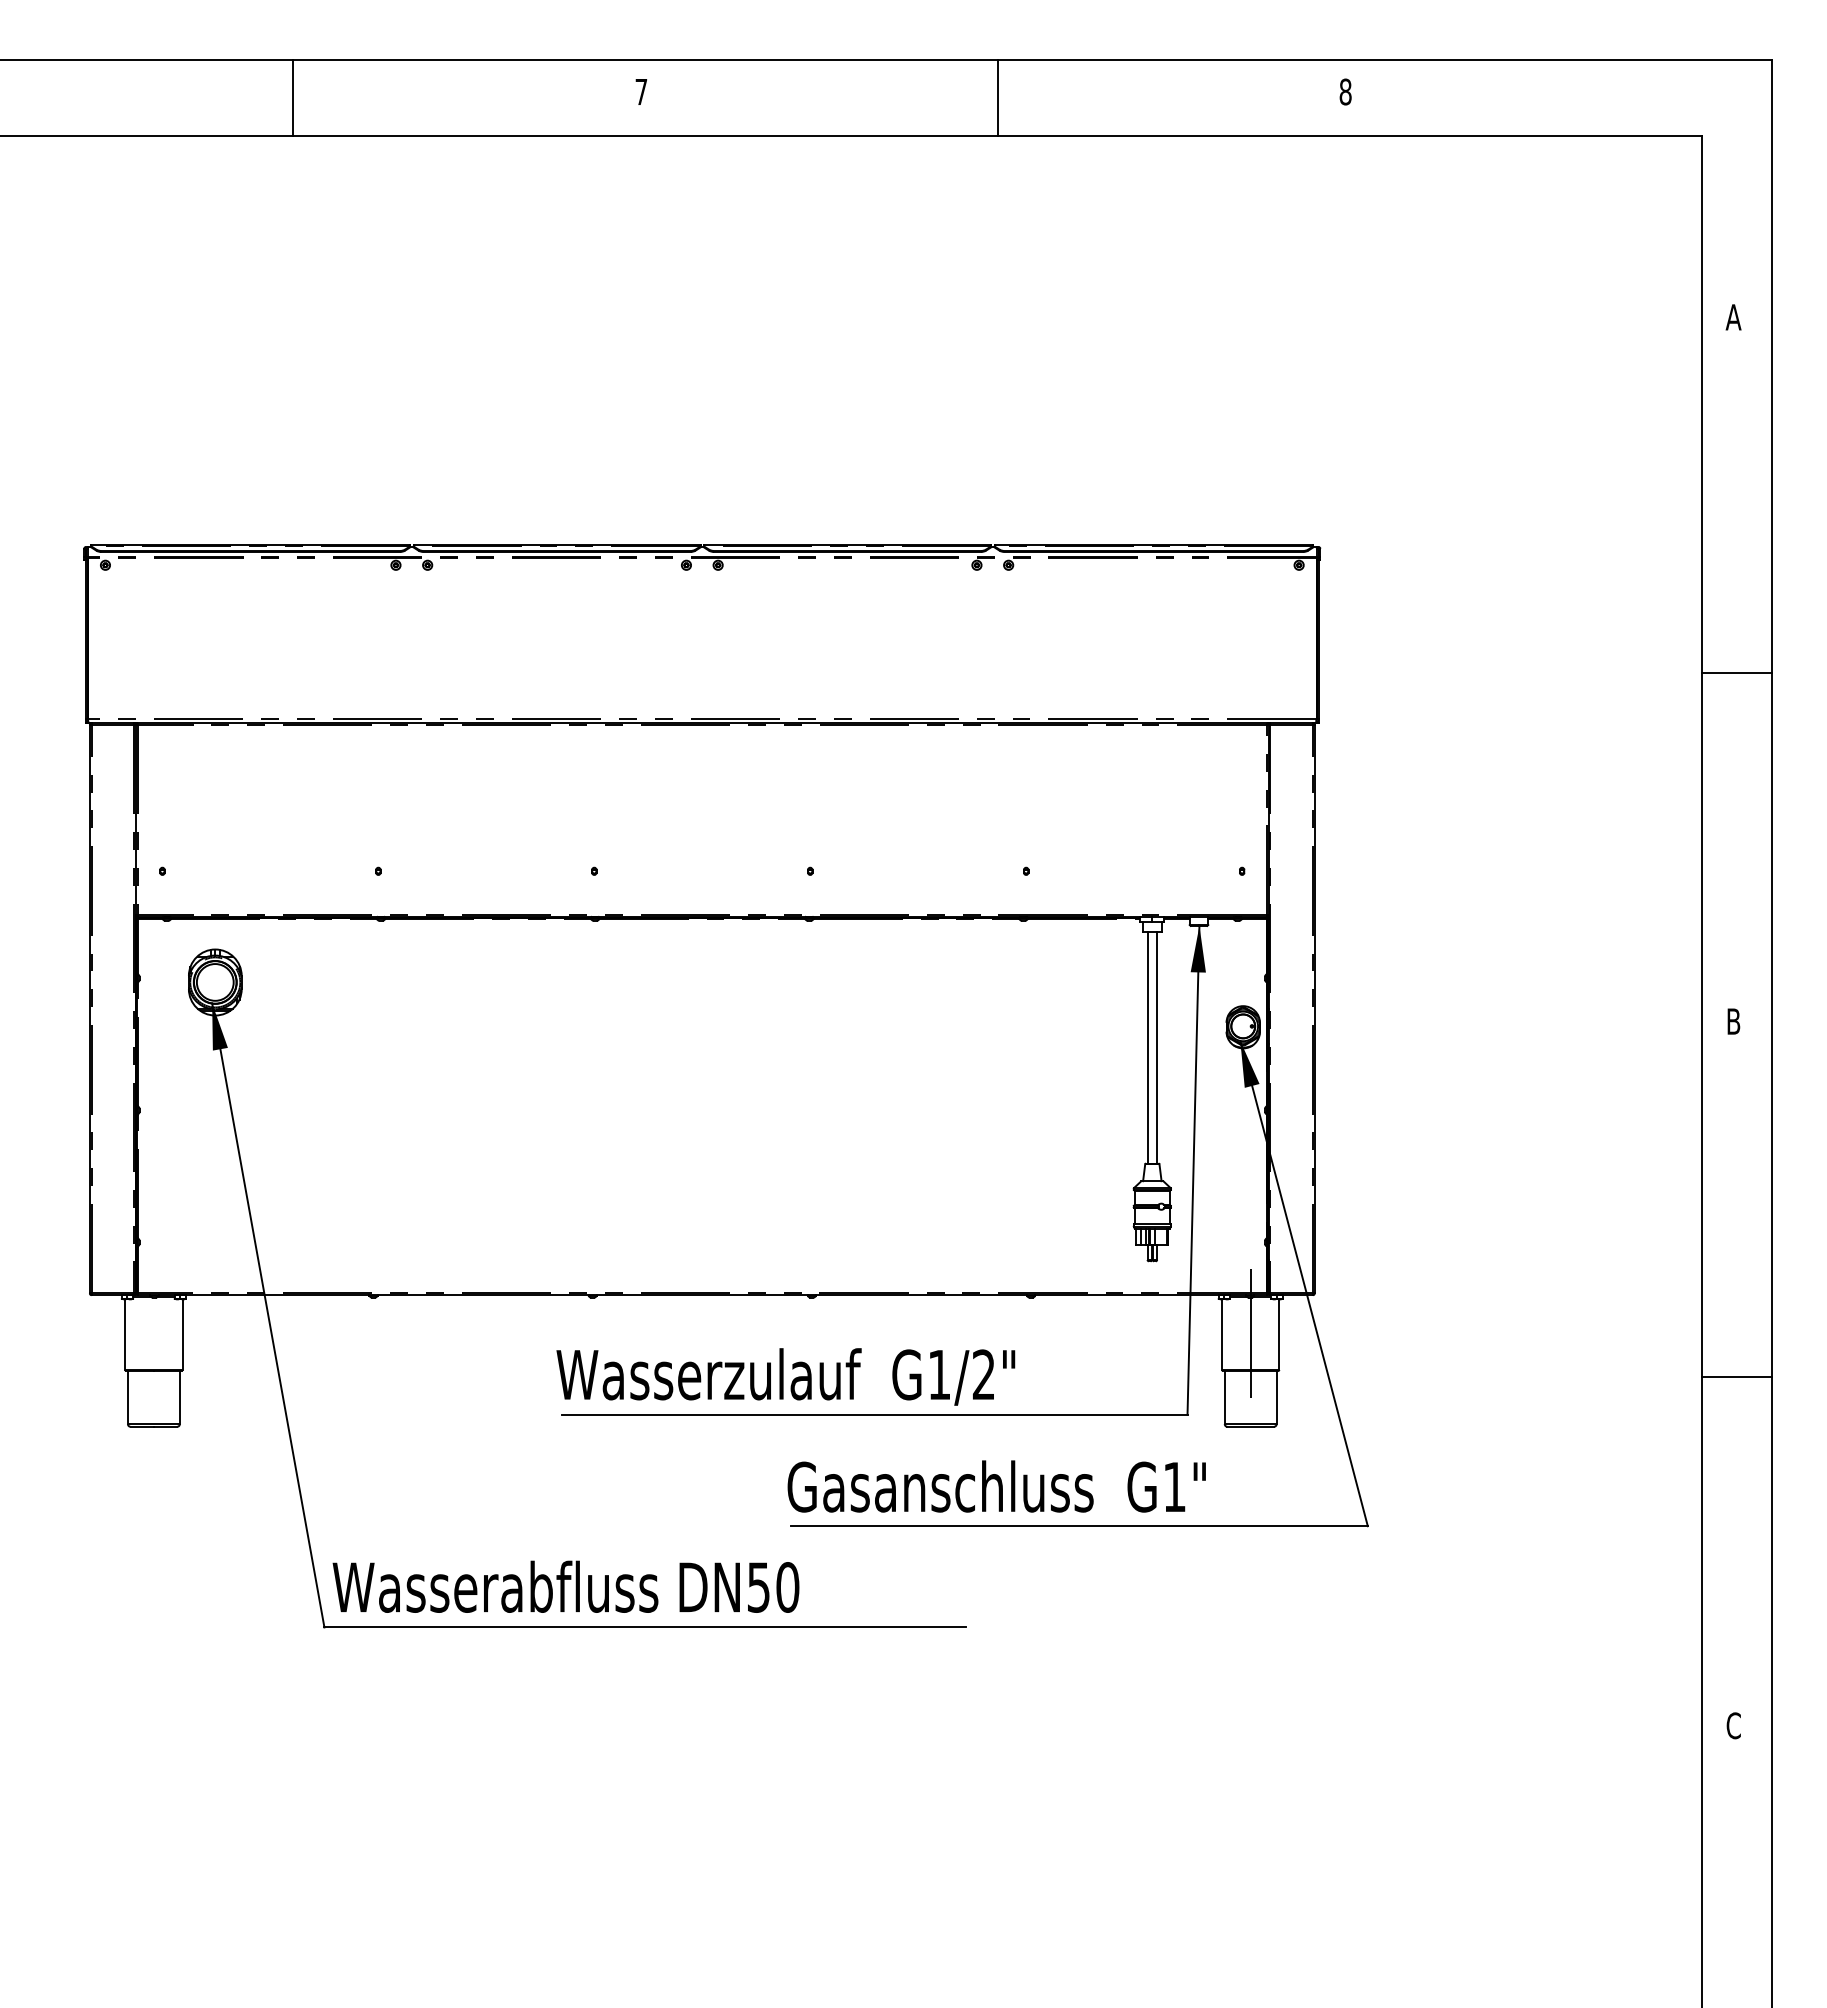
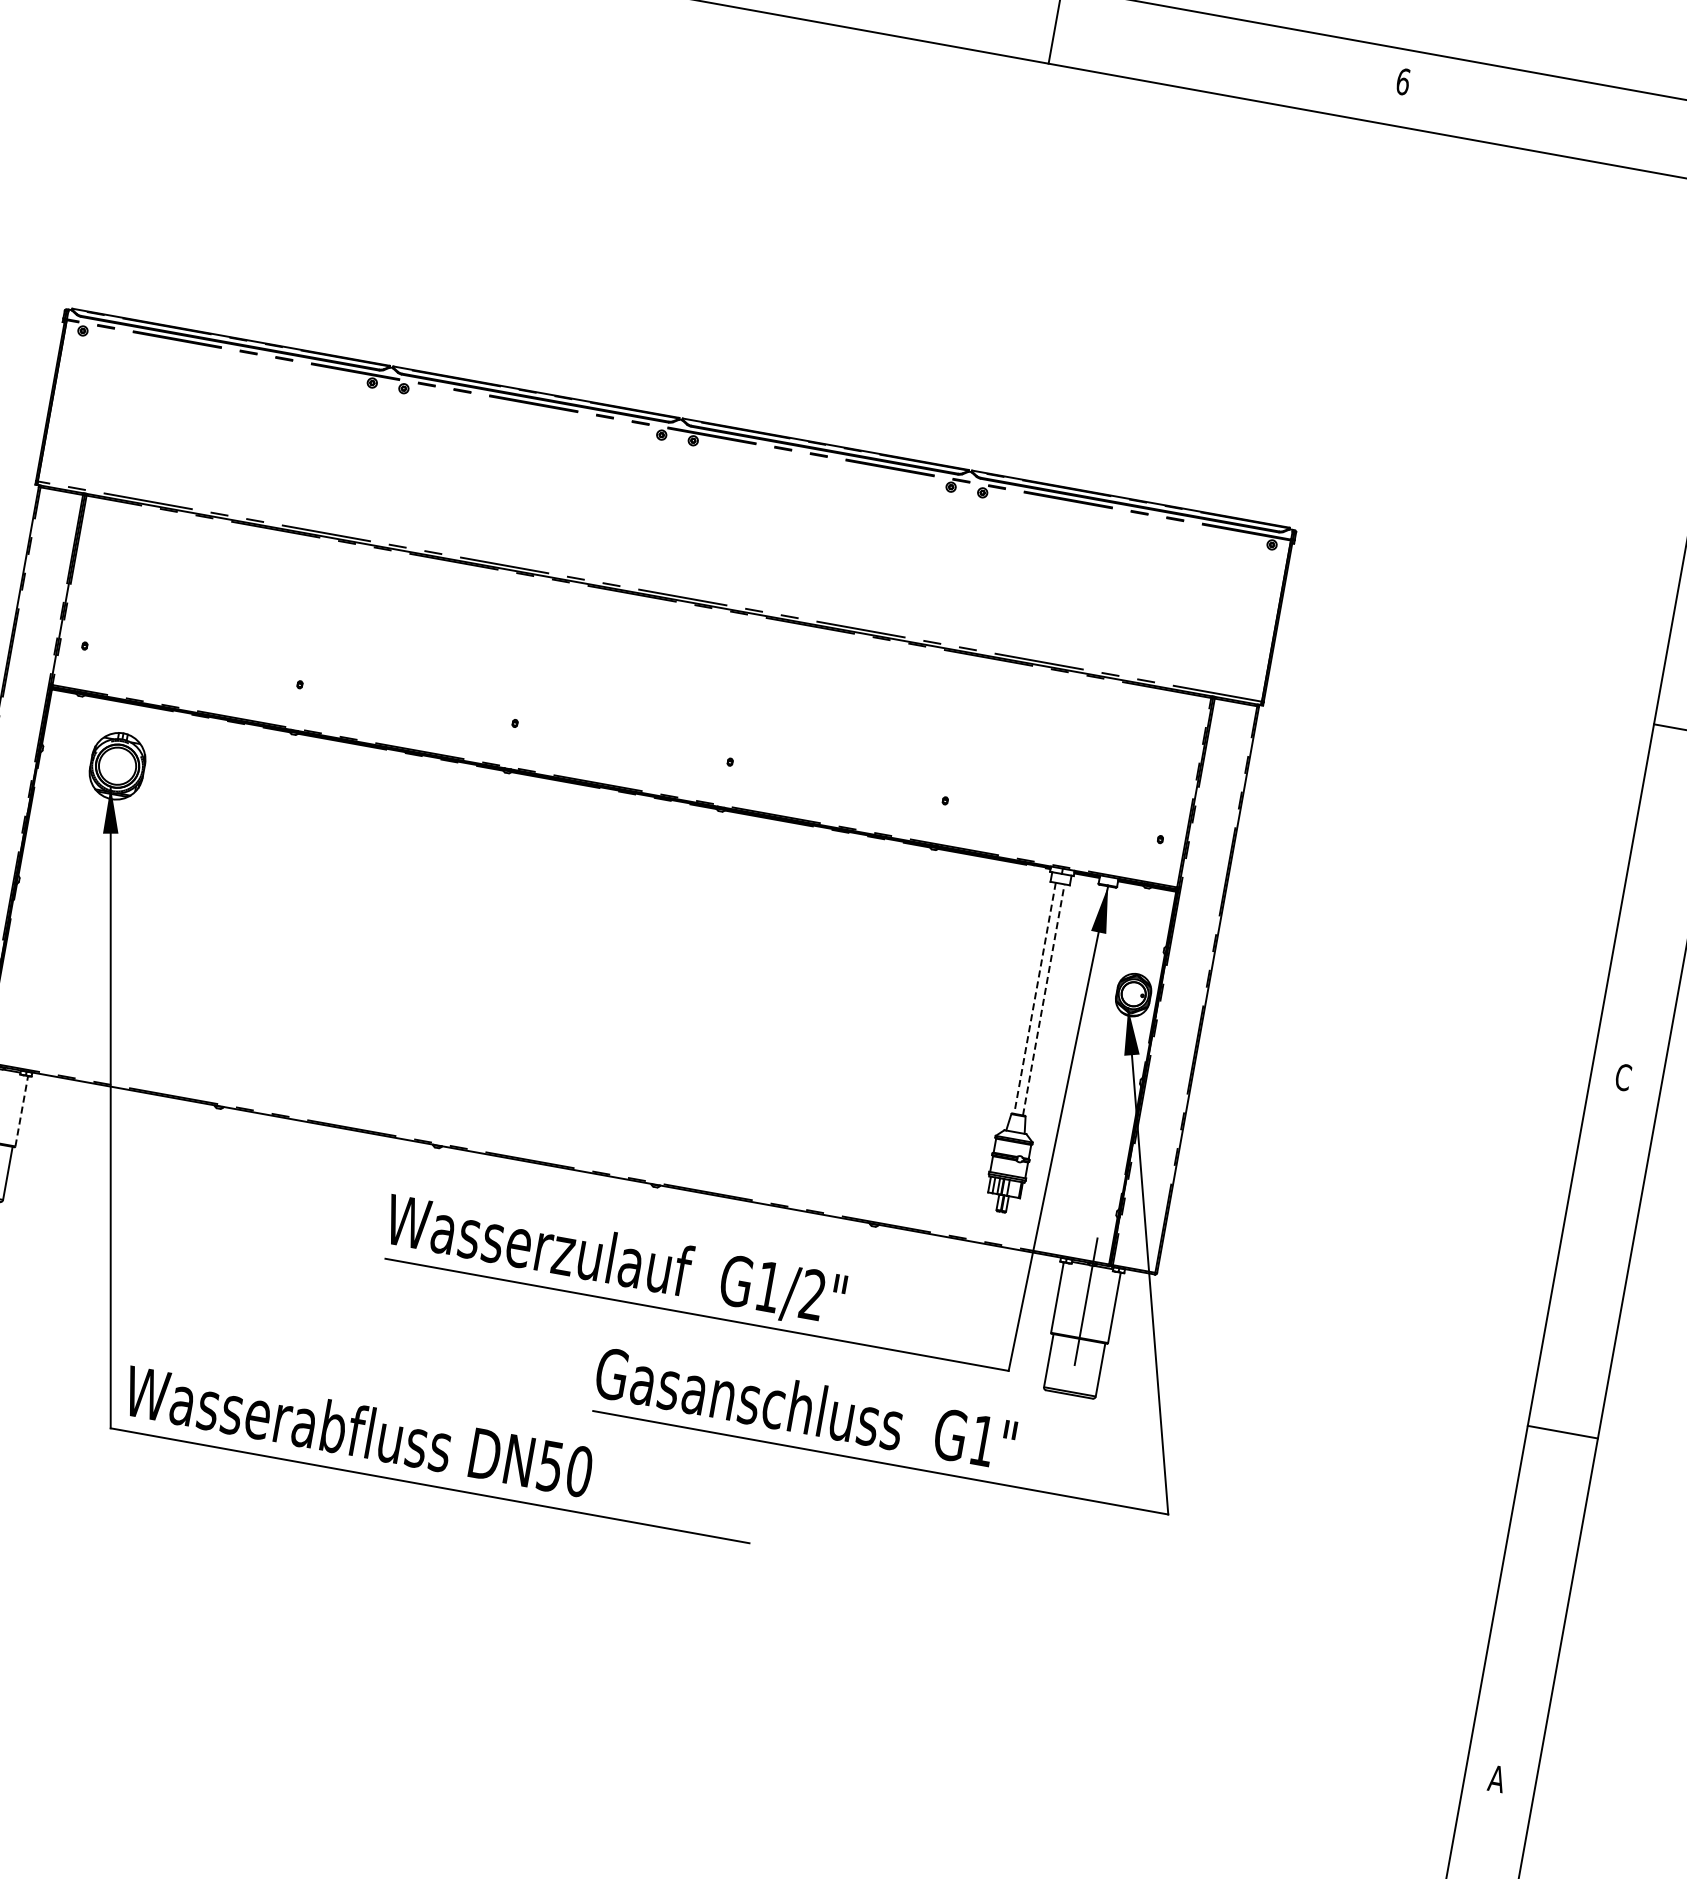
text: (1345, 91) -> (1403, 81), 8 -> 6
text: (1733, 1021) -> (1623, 1077), B -> C
line: (1147, 1047) -> (1034, 998), solid -> dashed
line: (1156, 1047) -> (1043, 999), solid -> dashed
line: (182, 1334) -> (21, 1111), solid -> dashed
text: (1733, 1725) -> (1496, 1778), C -> A

